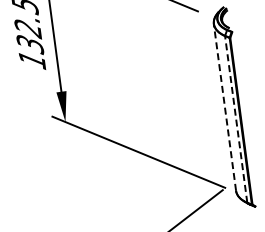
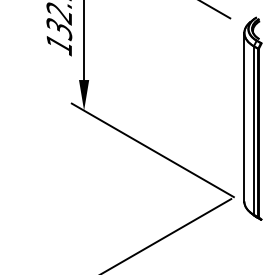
line: (225, 106) -> (244, 116), dashed -> solid
line: (235, 119) -> (253, 130), dashed -> solid

